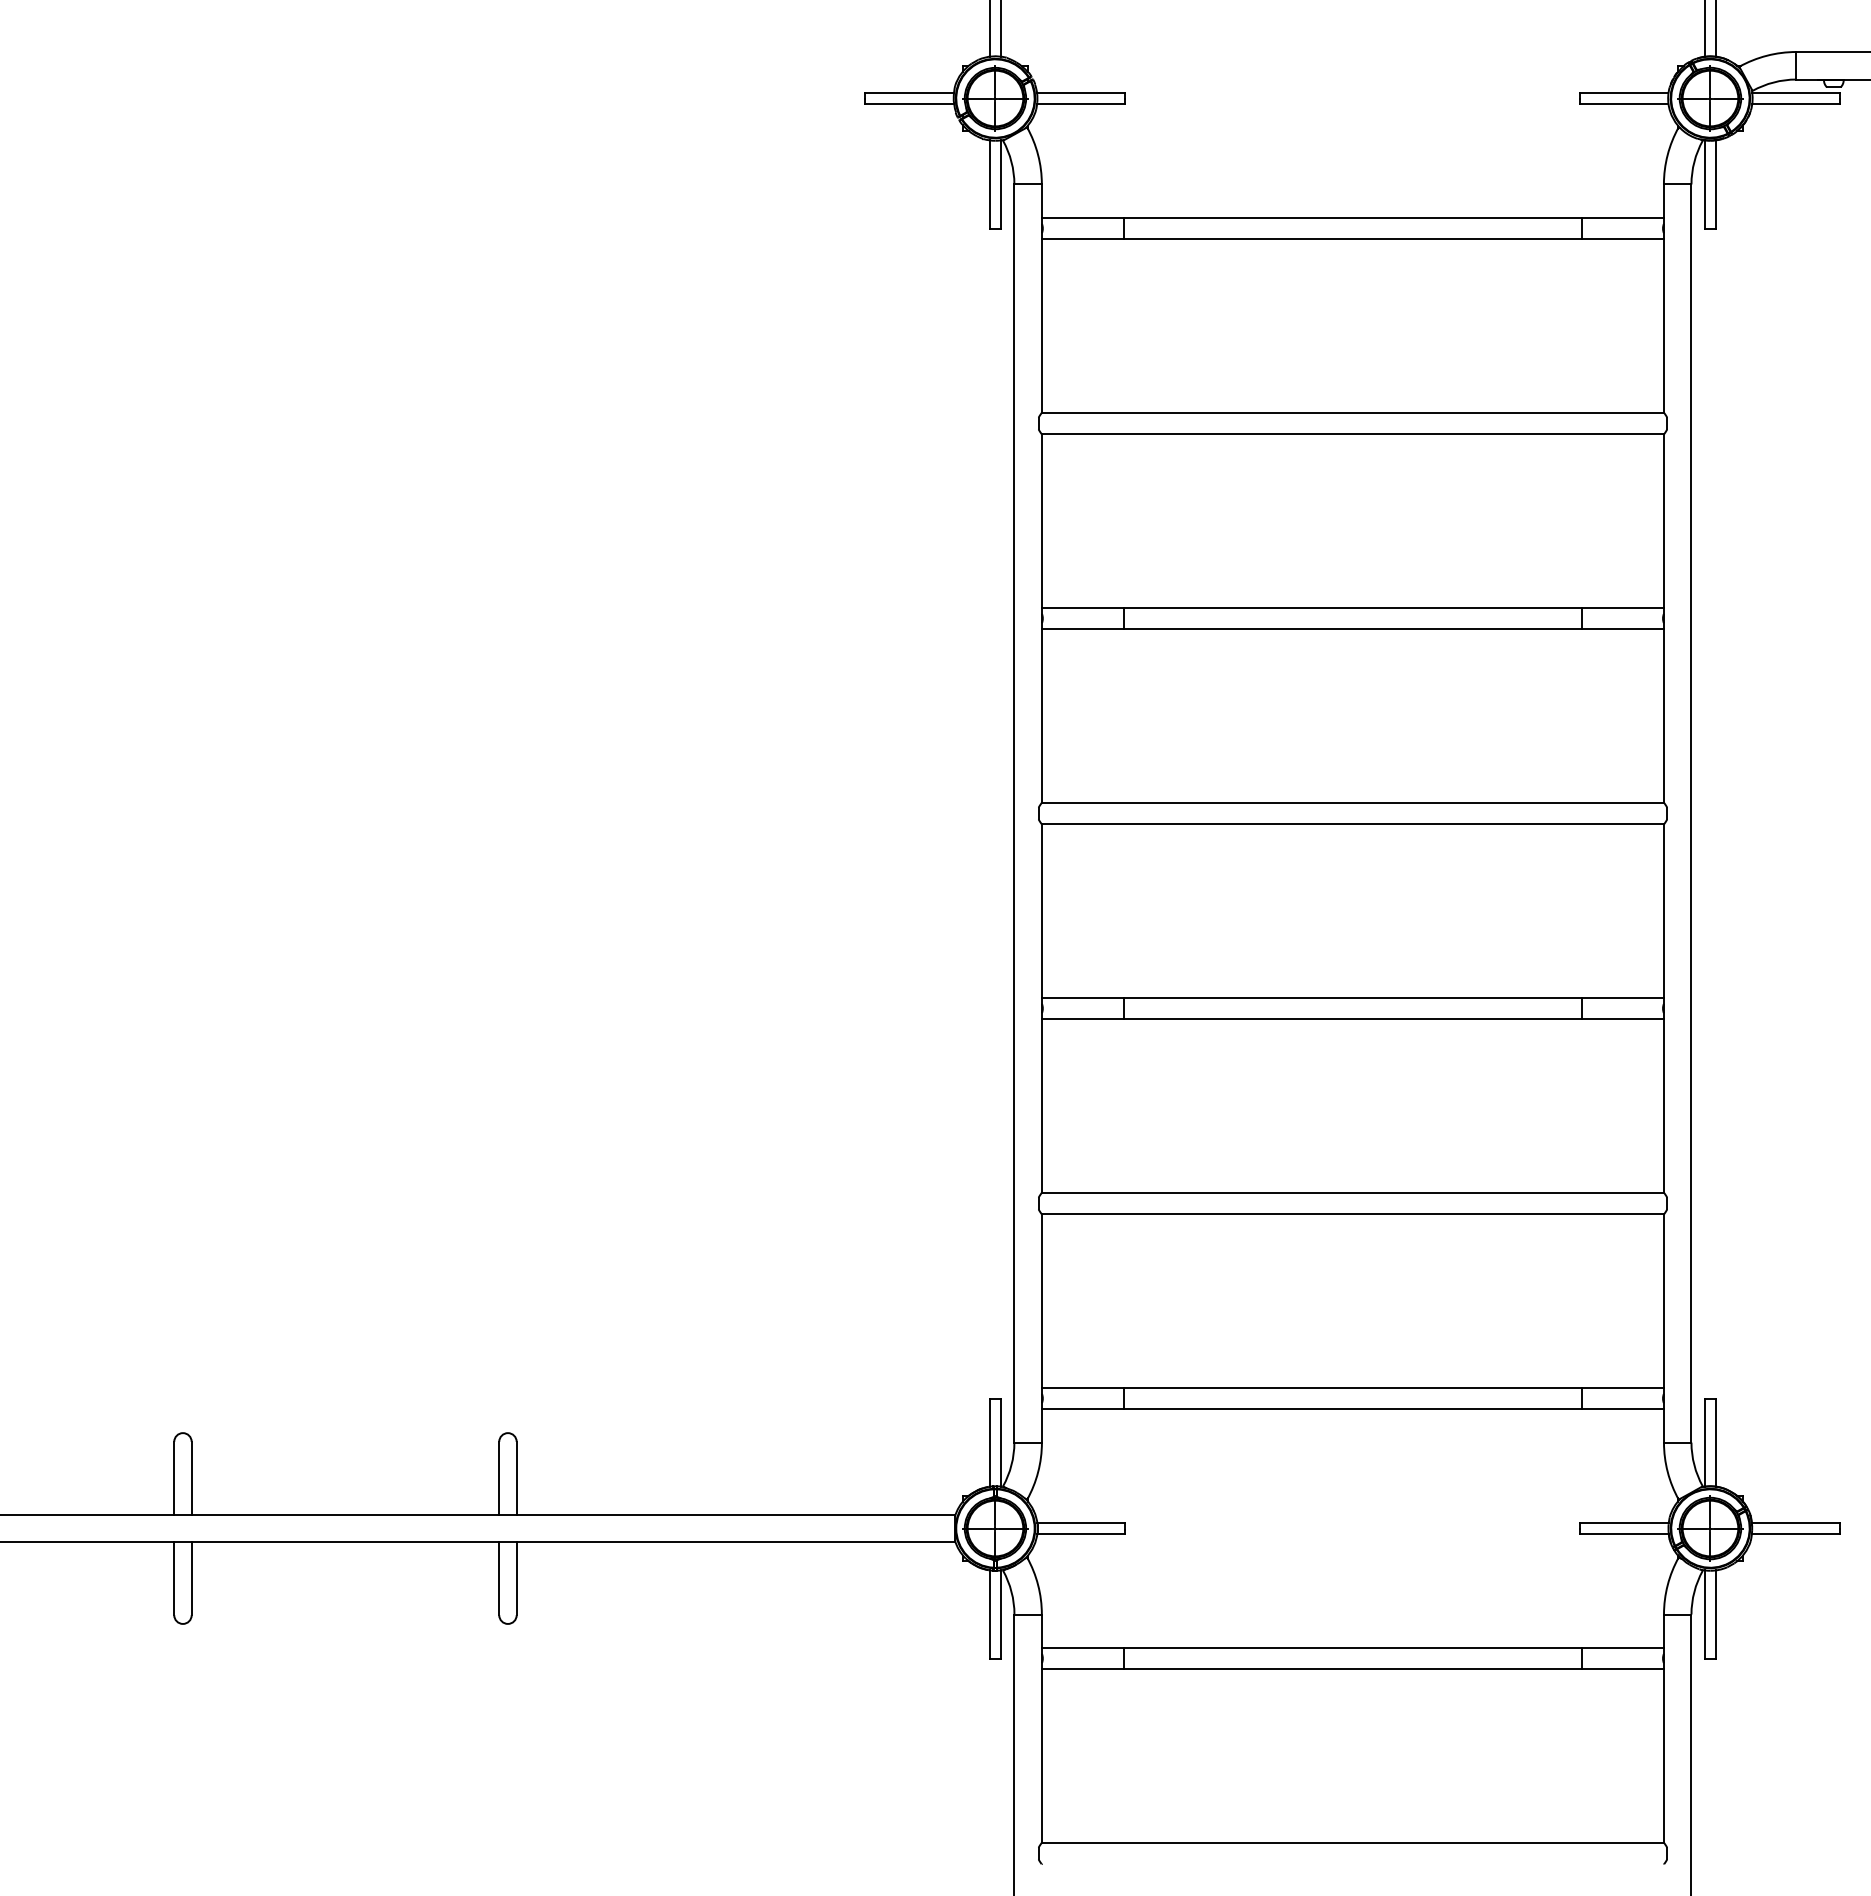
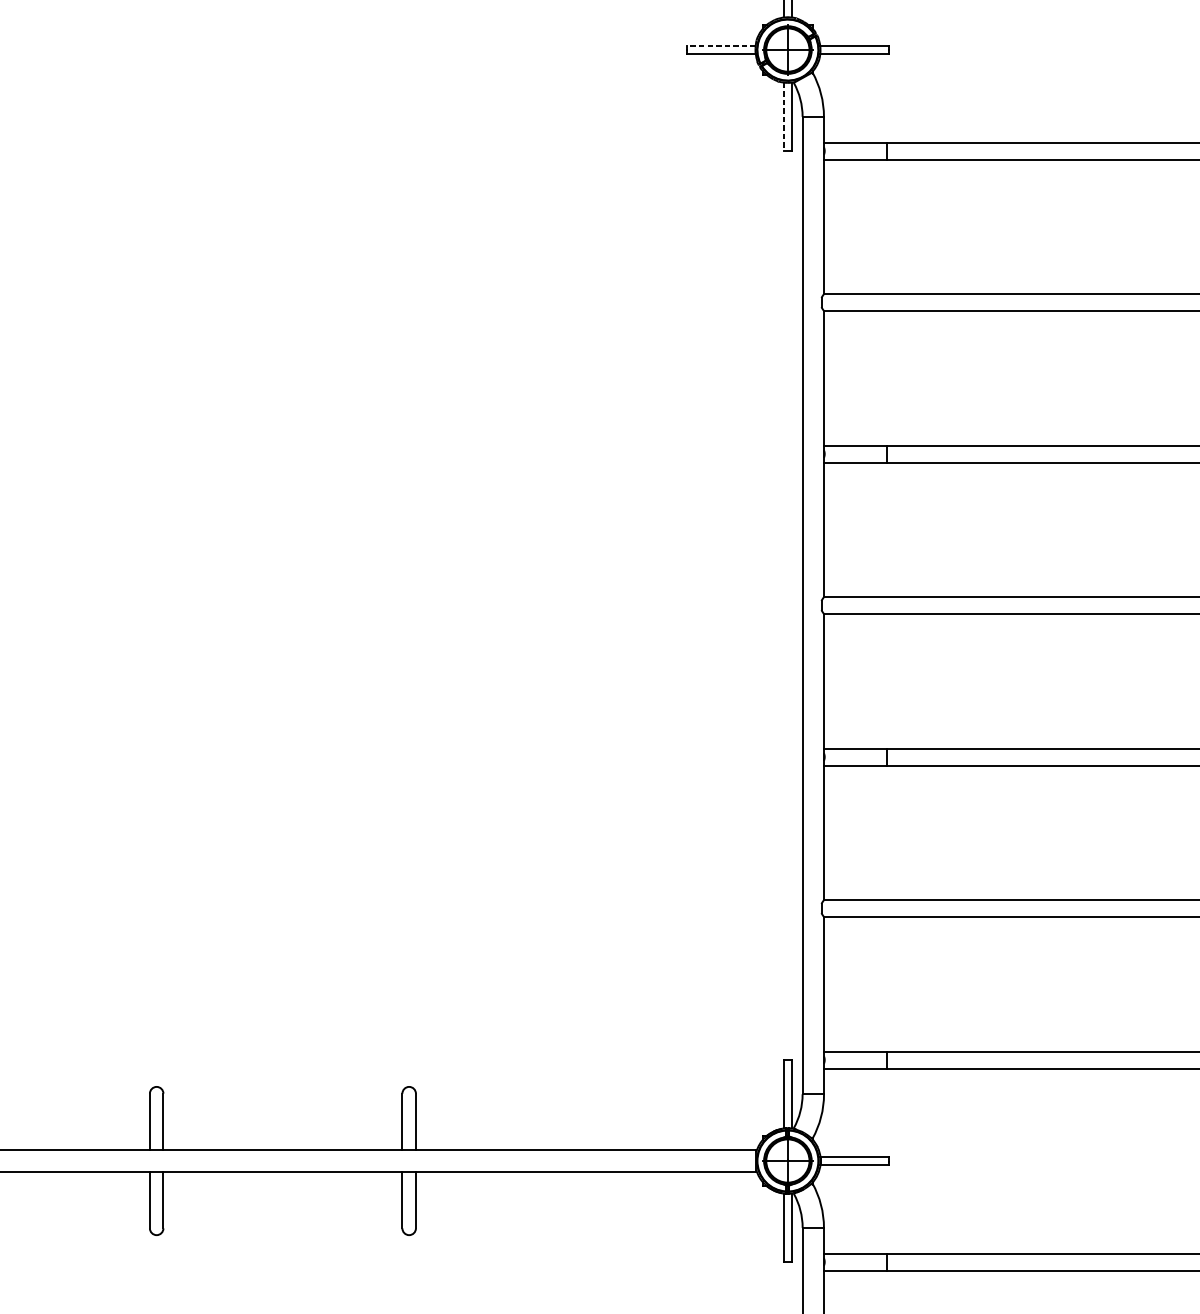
line: (909, 93) -> (721, 46), solid -> dashed
line: (990, 185) -> (784, 117), solid -> dashed

